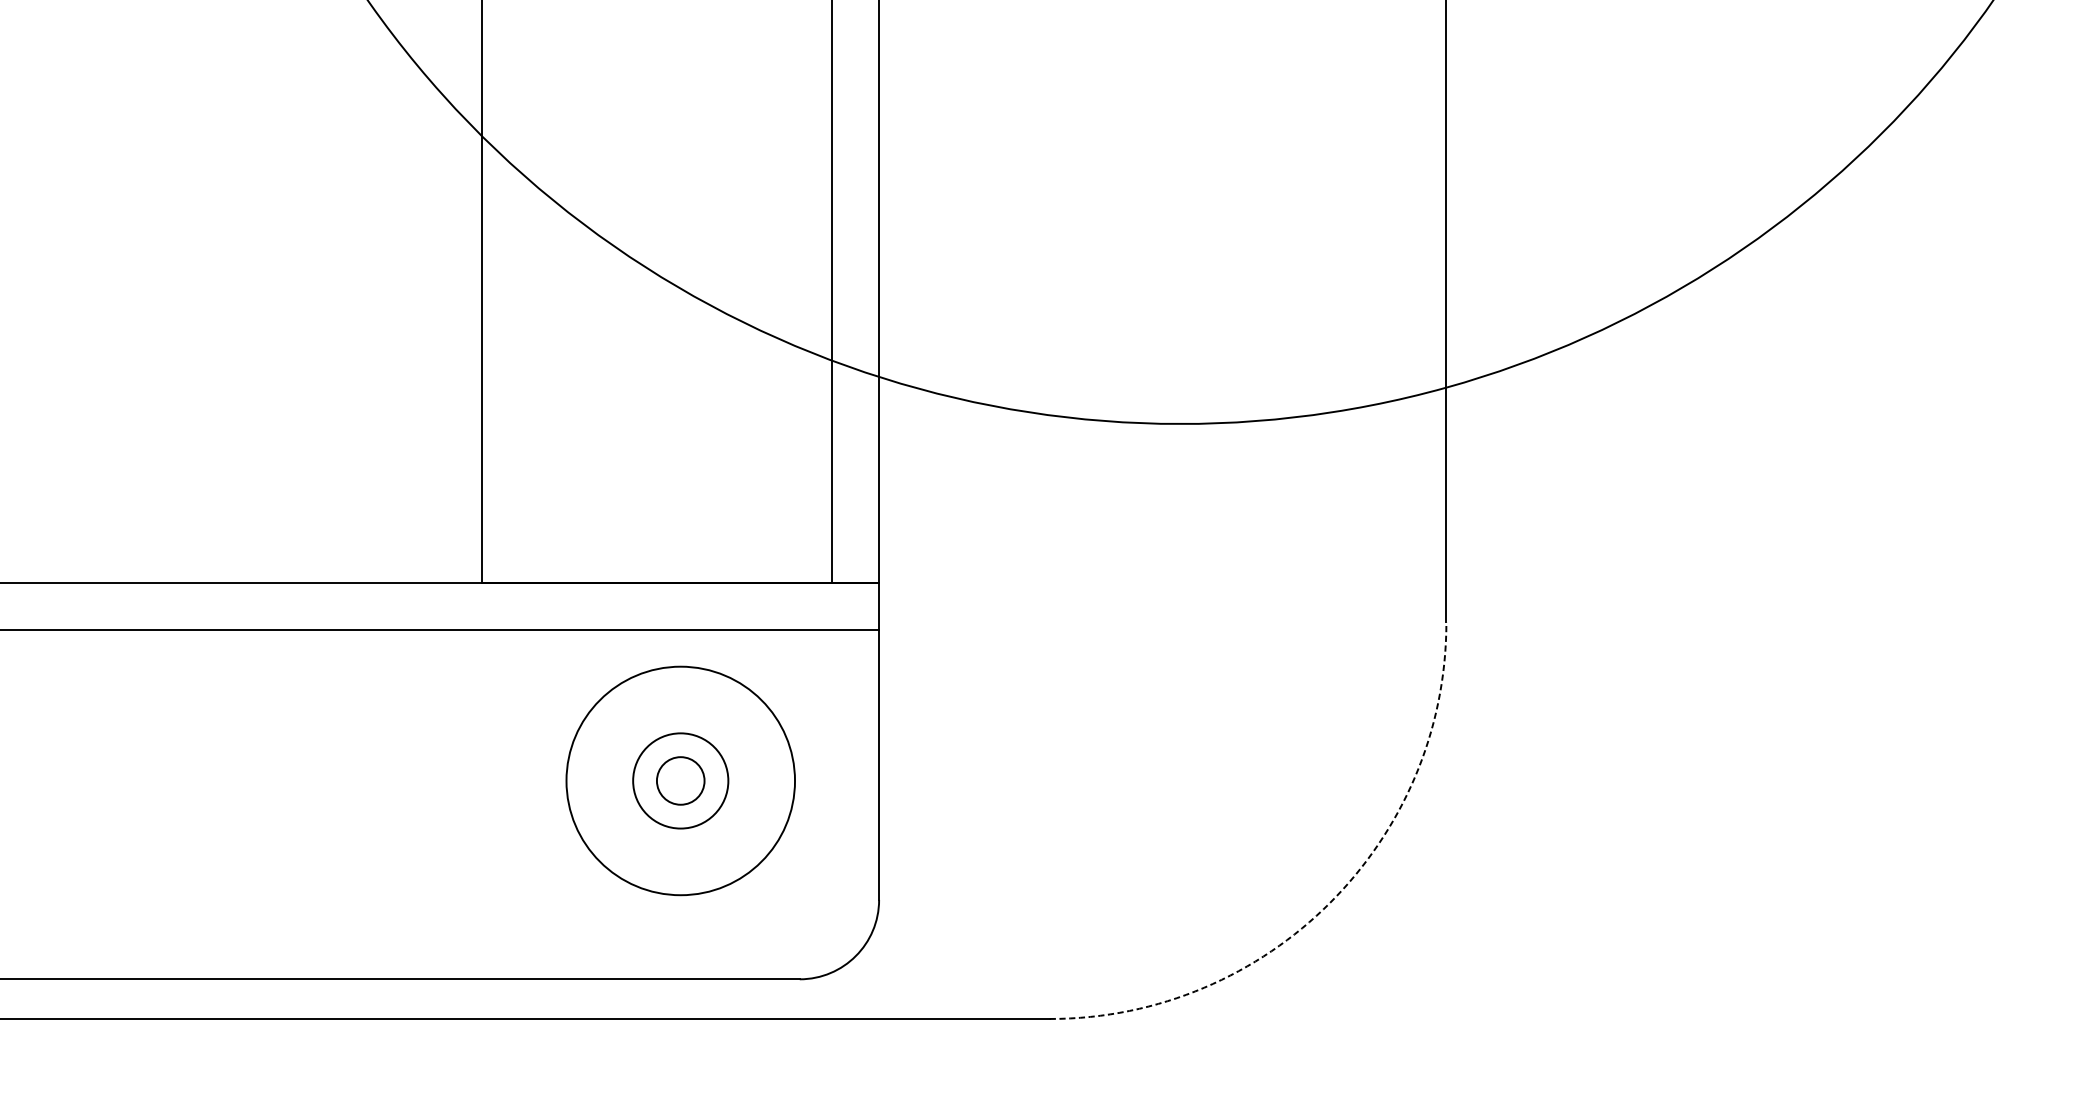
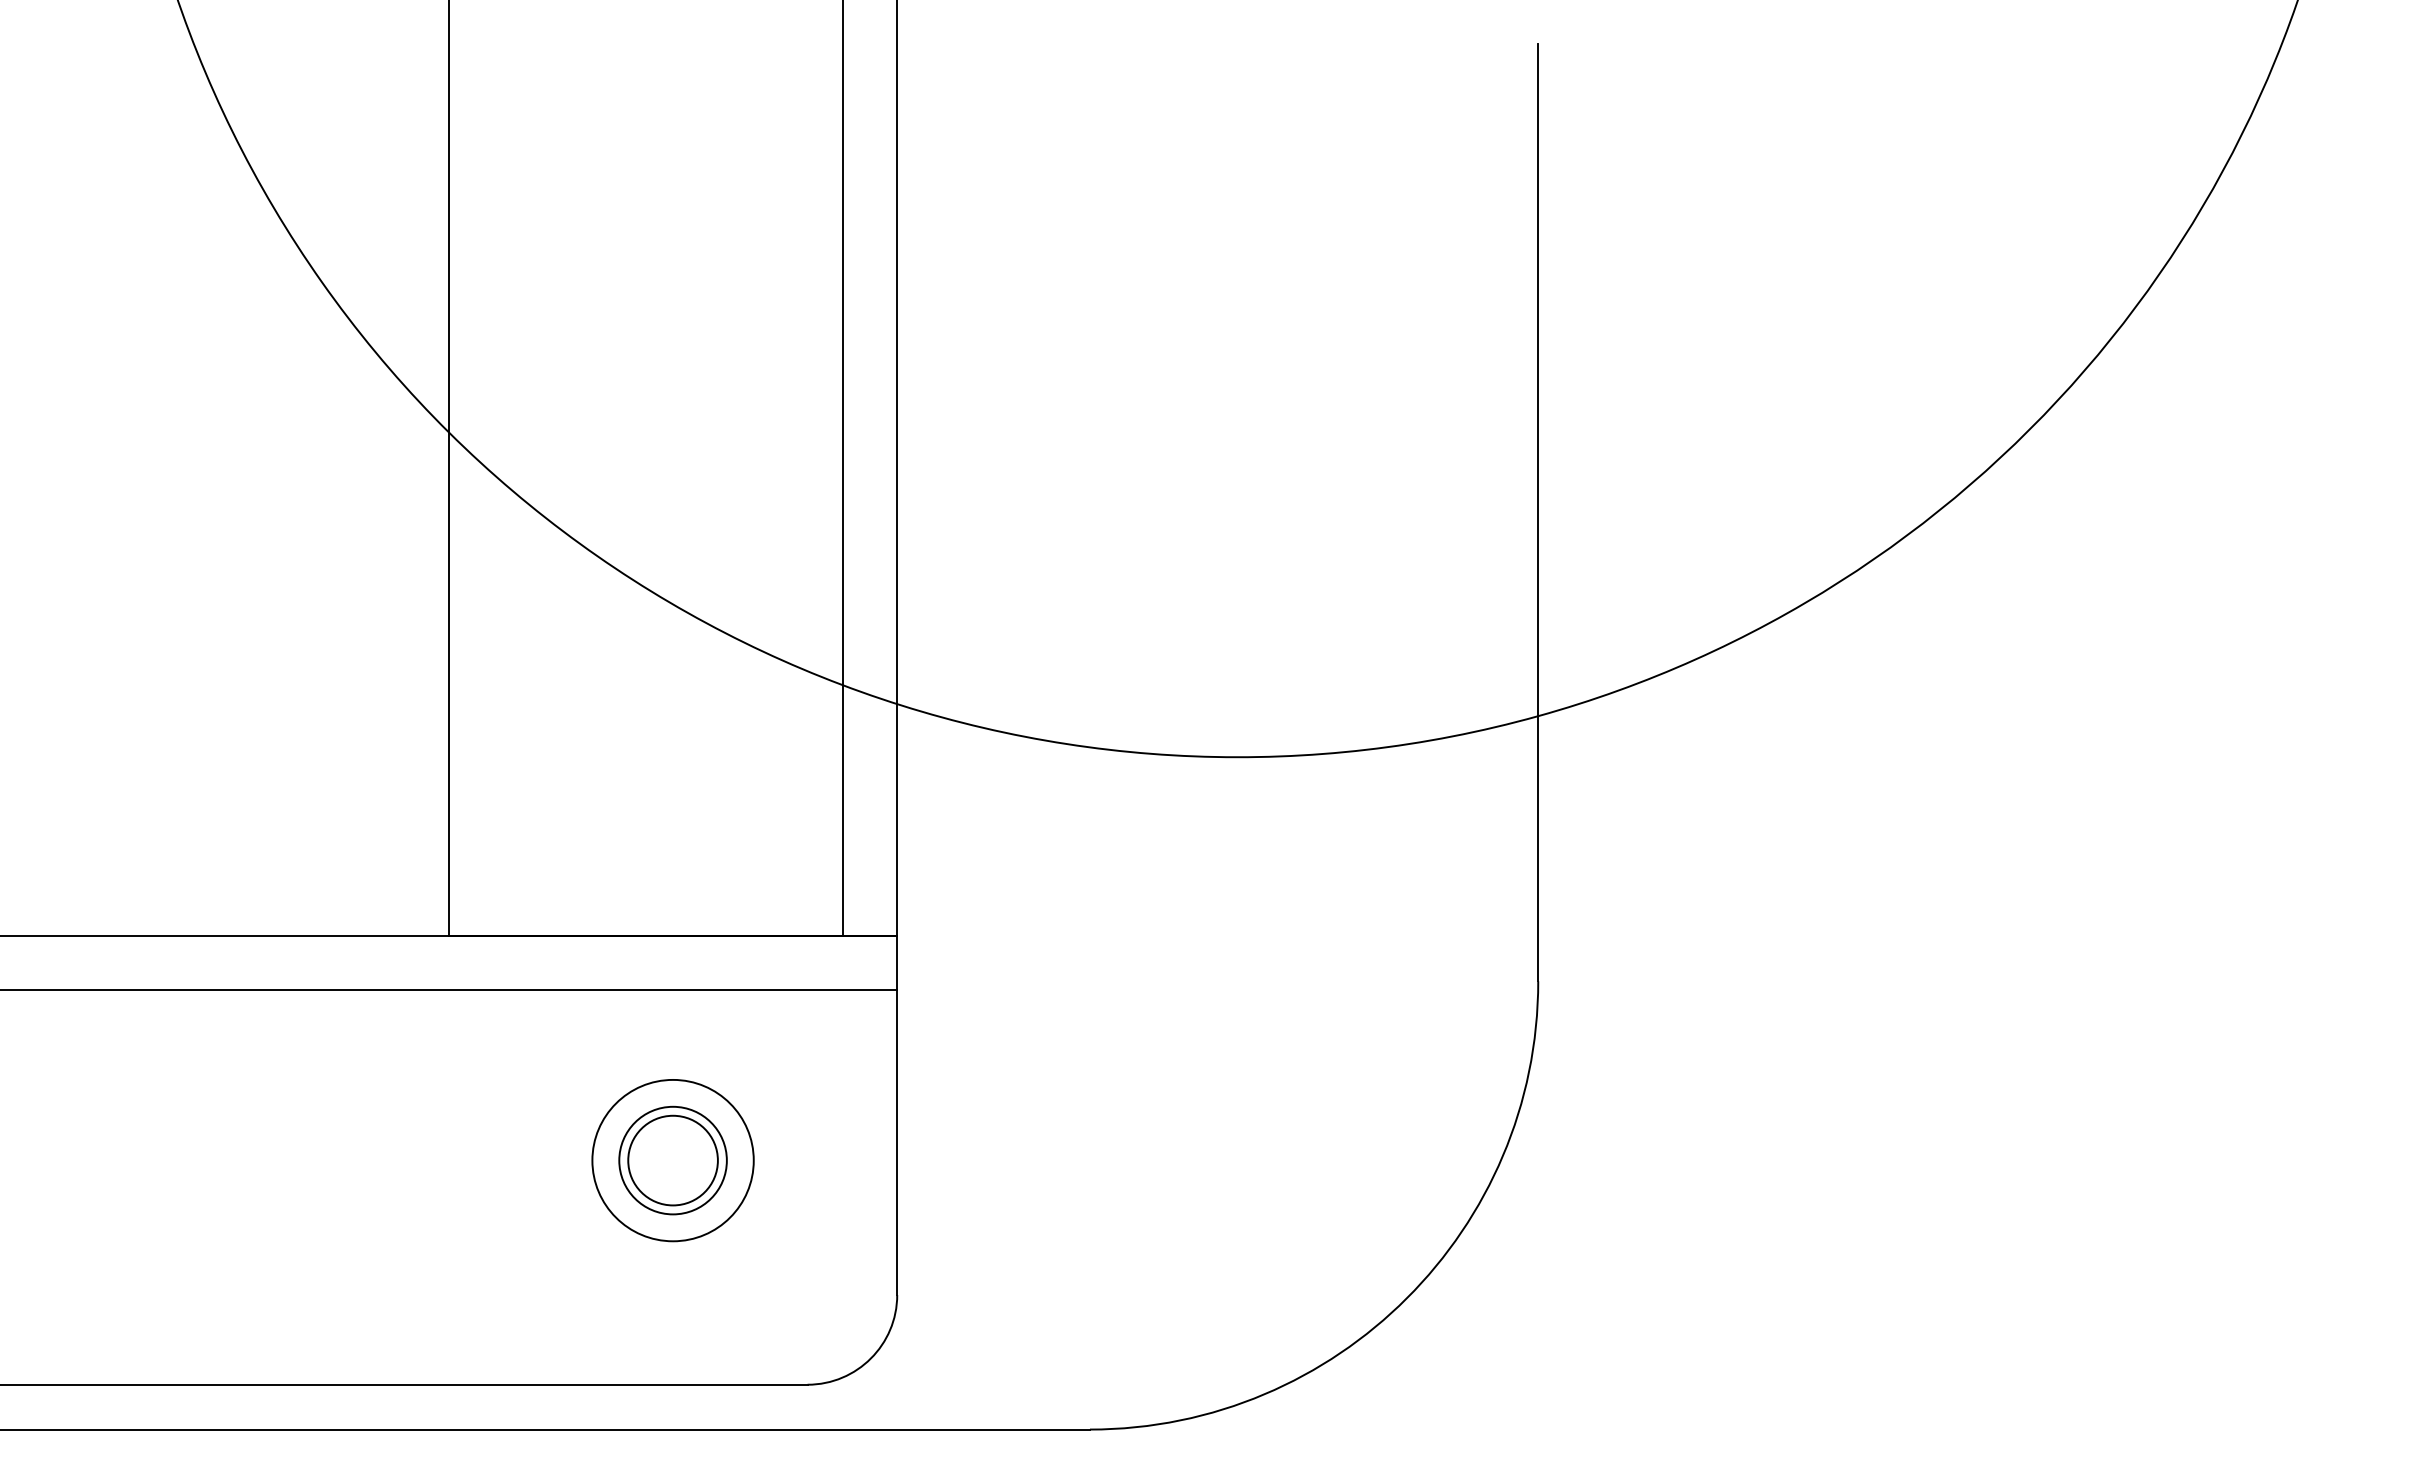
circle: (680, 780) -> (672, 1160), size x0.62
circle: (680, 780) -> (672, 1160), size x1.67
arc: (1329, 902) -> (1406, 1298), dashed -> solid

